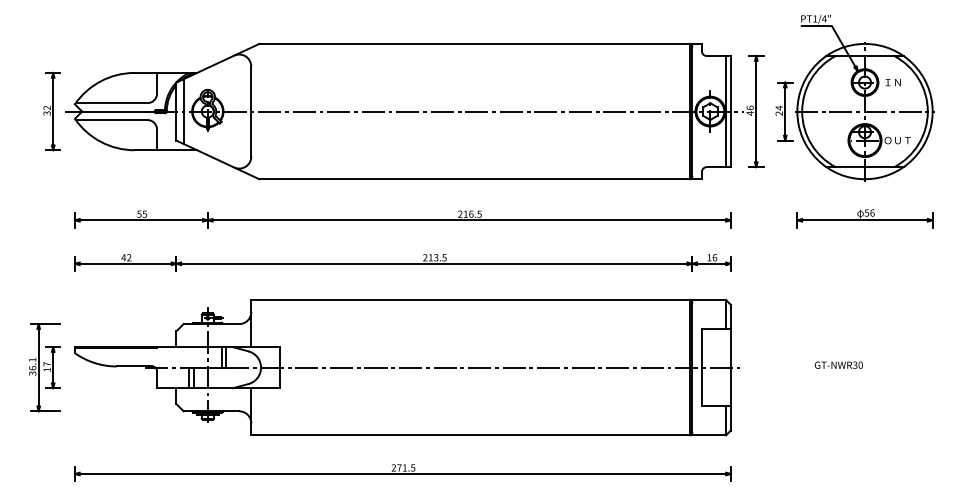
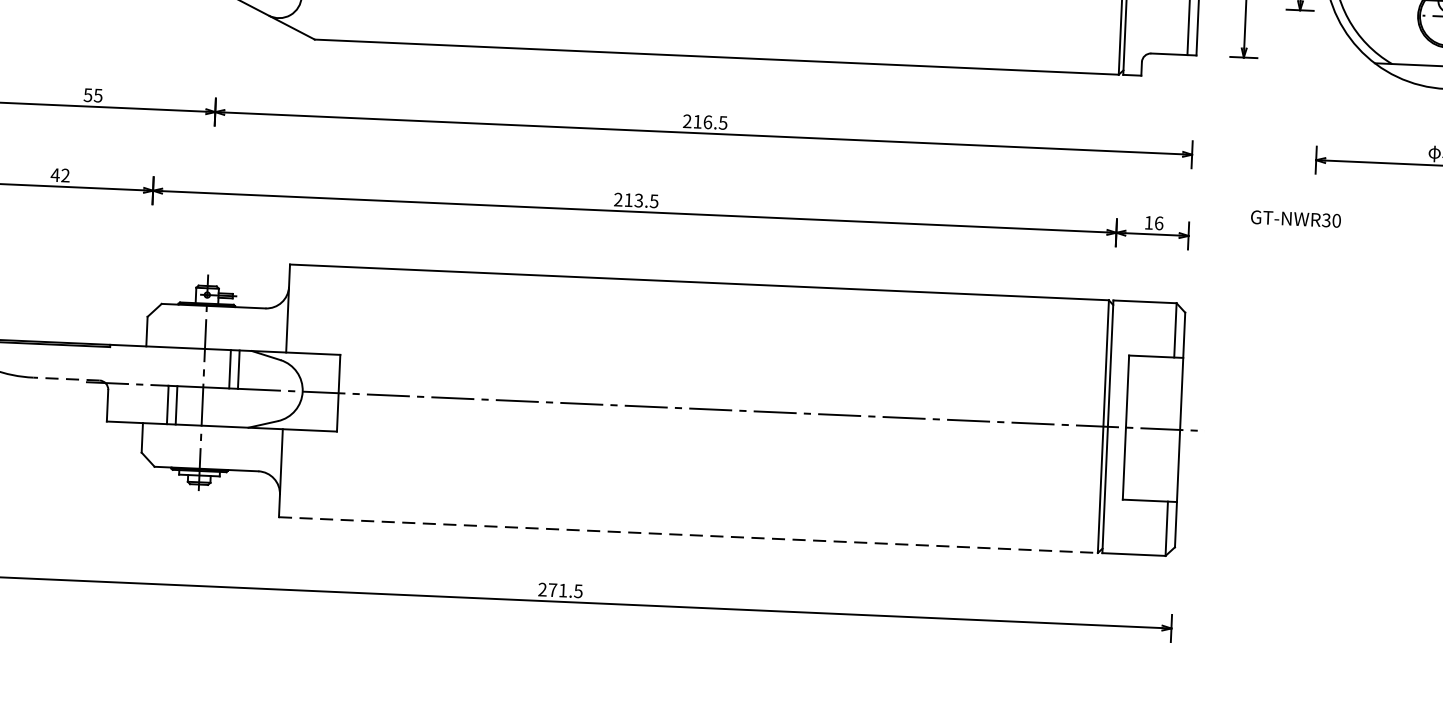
text: (838, 364) -> (1295, 217), moved
line: (134, 366) -> (66, 379), solid -> dashed
line: (471, 435) -> (690, 535), solid -> dashed

